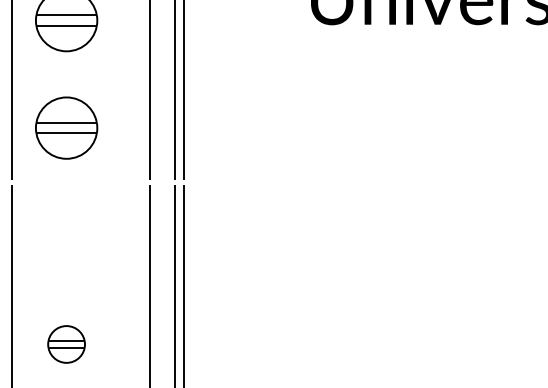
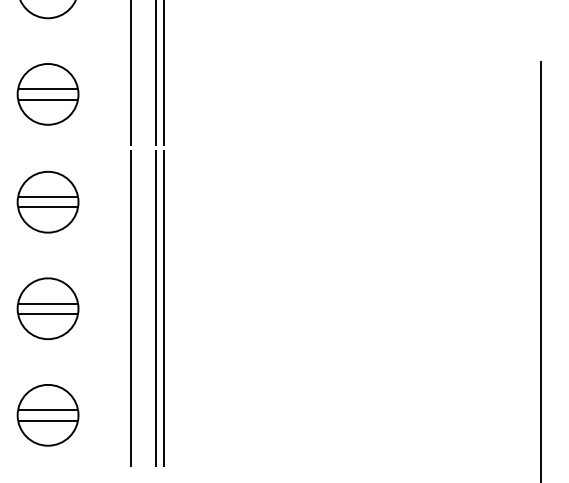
part: (66, 236) -> (47, 201), added
part: (66, 344) -> (47, 308), size x1.67

